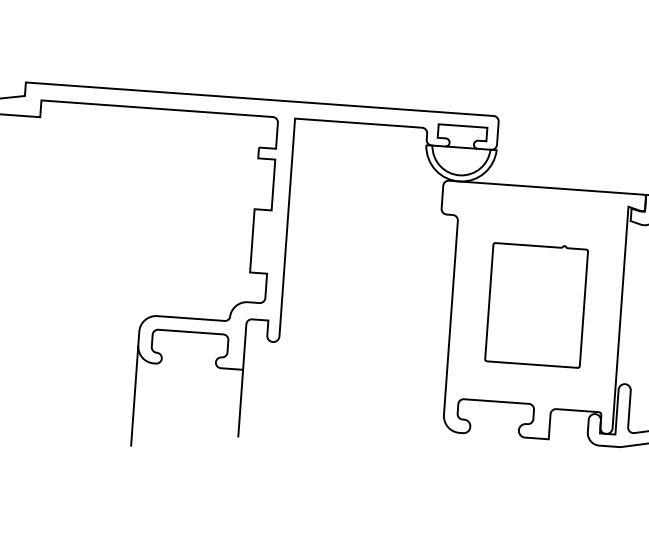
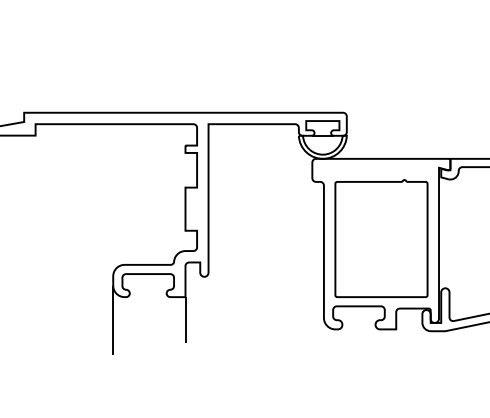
part: (536, 304) -> (381, 238), size x1.43

